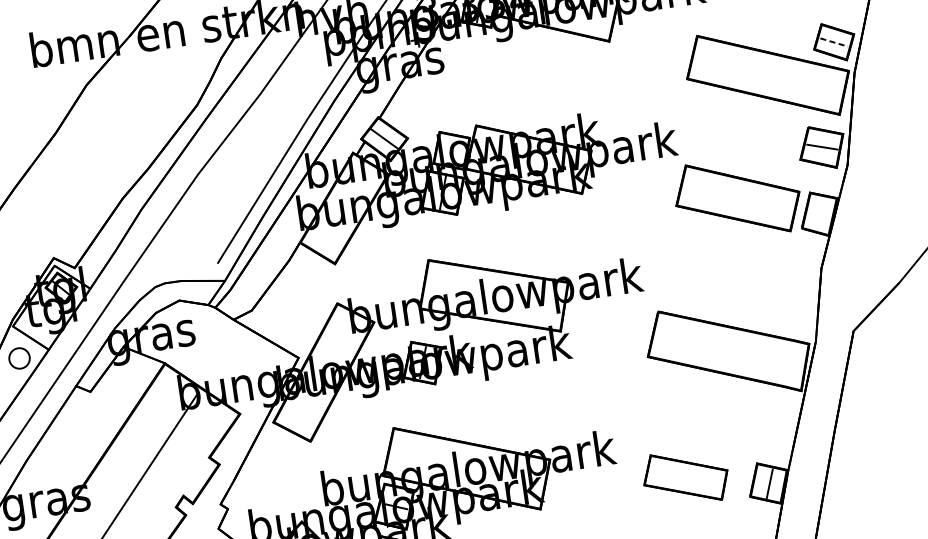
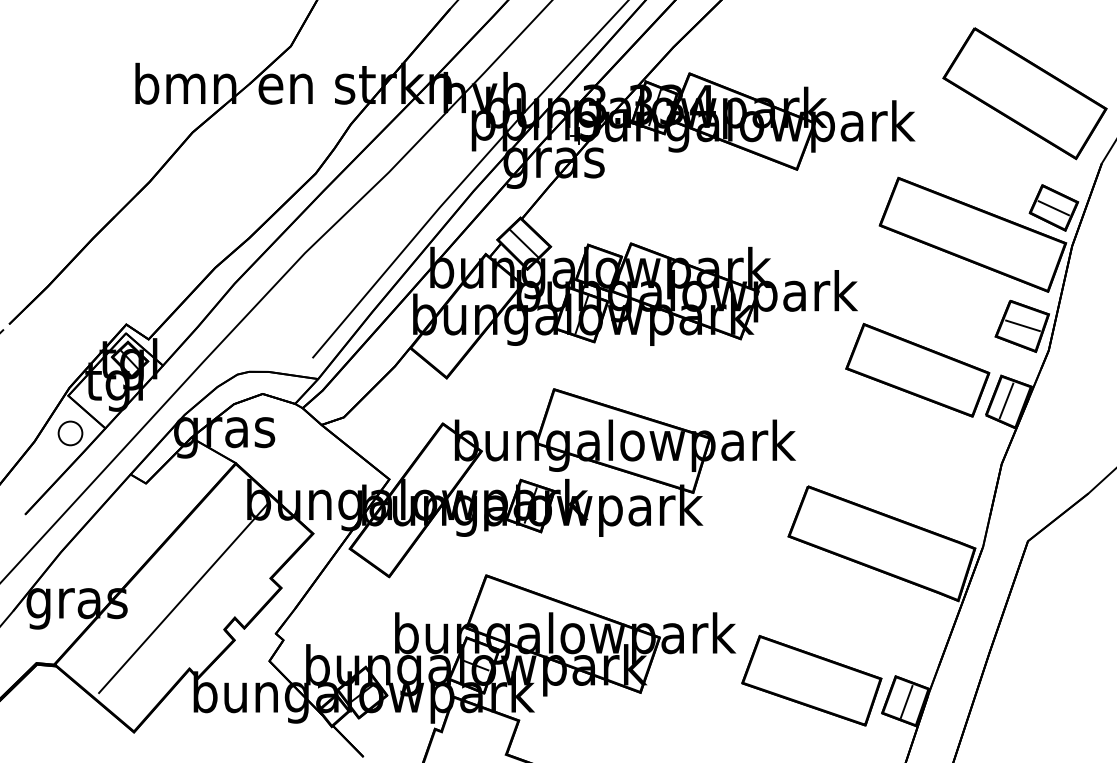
line: (833, 42) -> (1053, 208), dashed -> solid
line: (817, 213) -> (1006, 400), added
part: (685, 477) -> (811, 680), size x1.43

